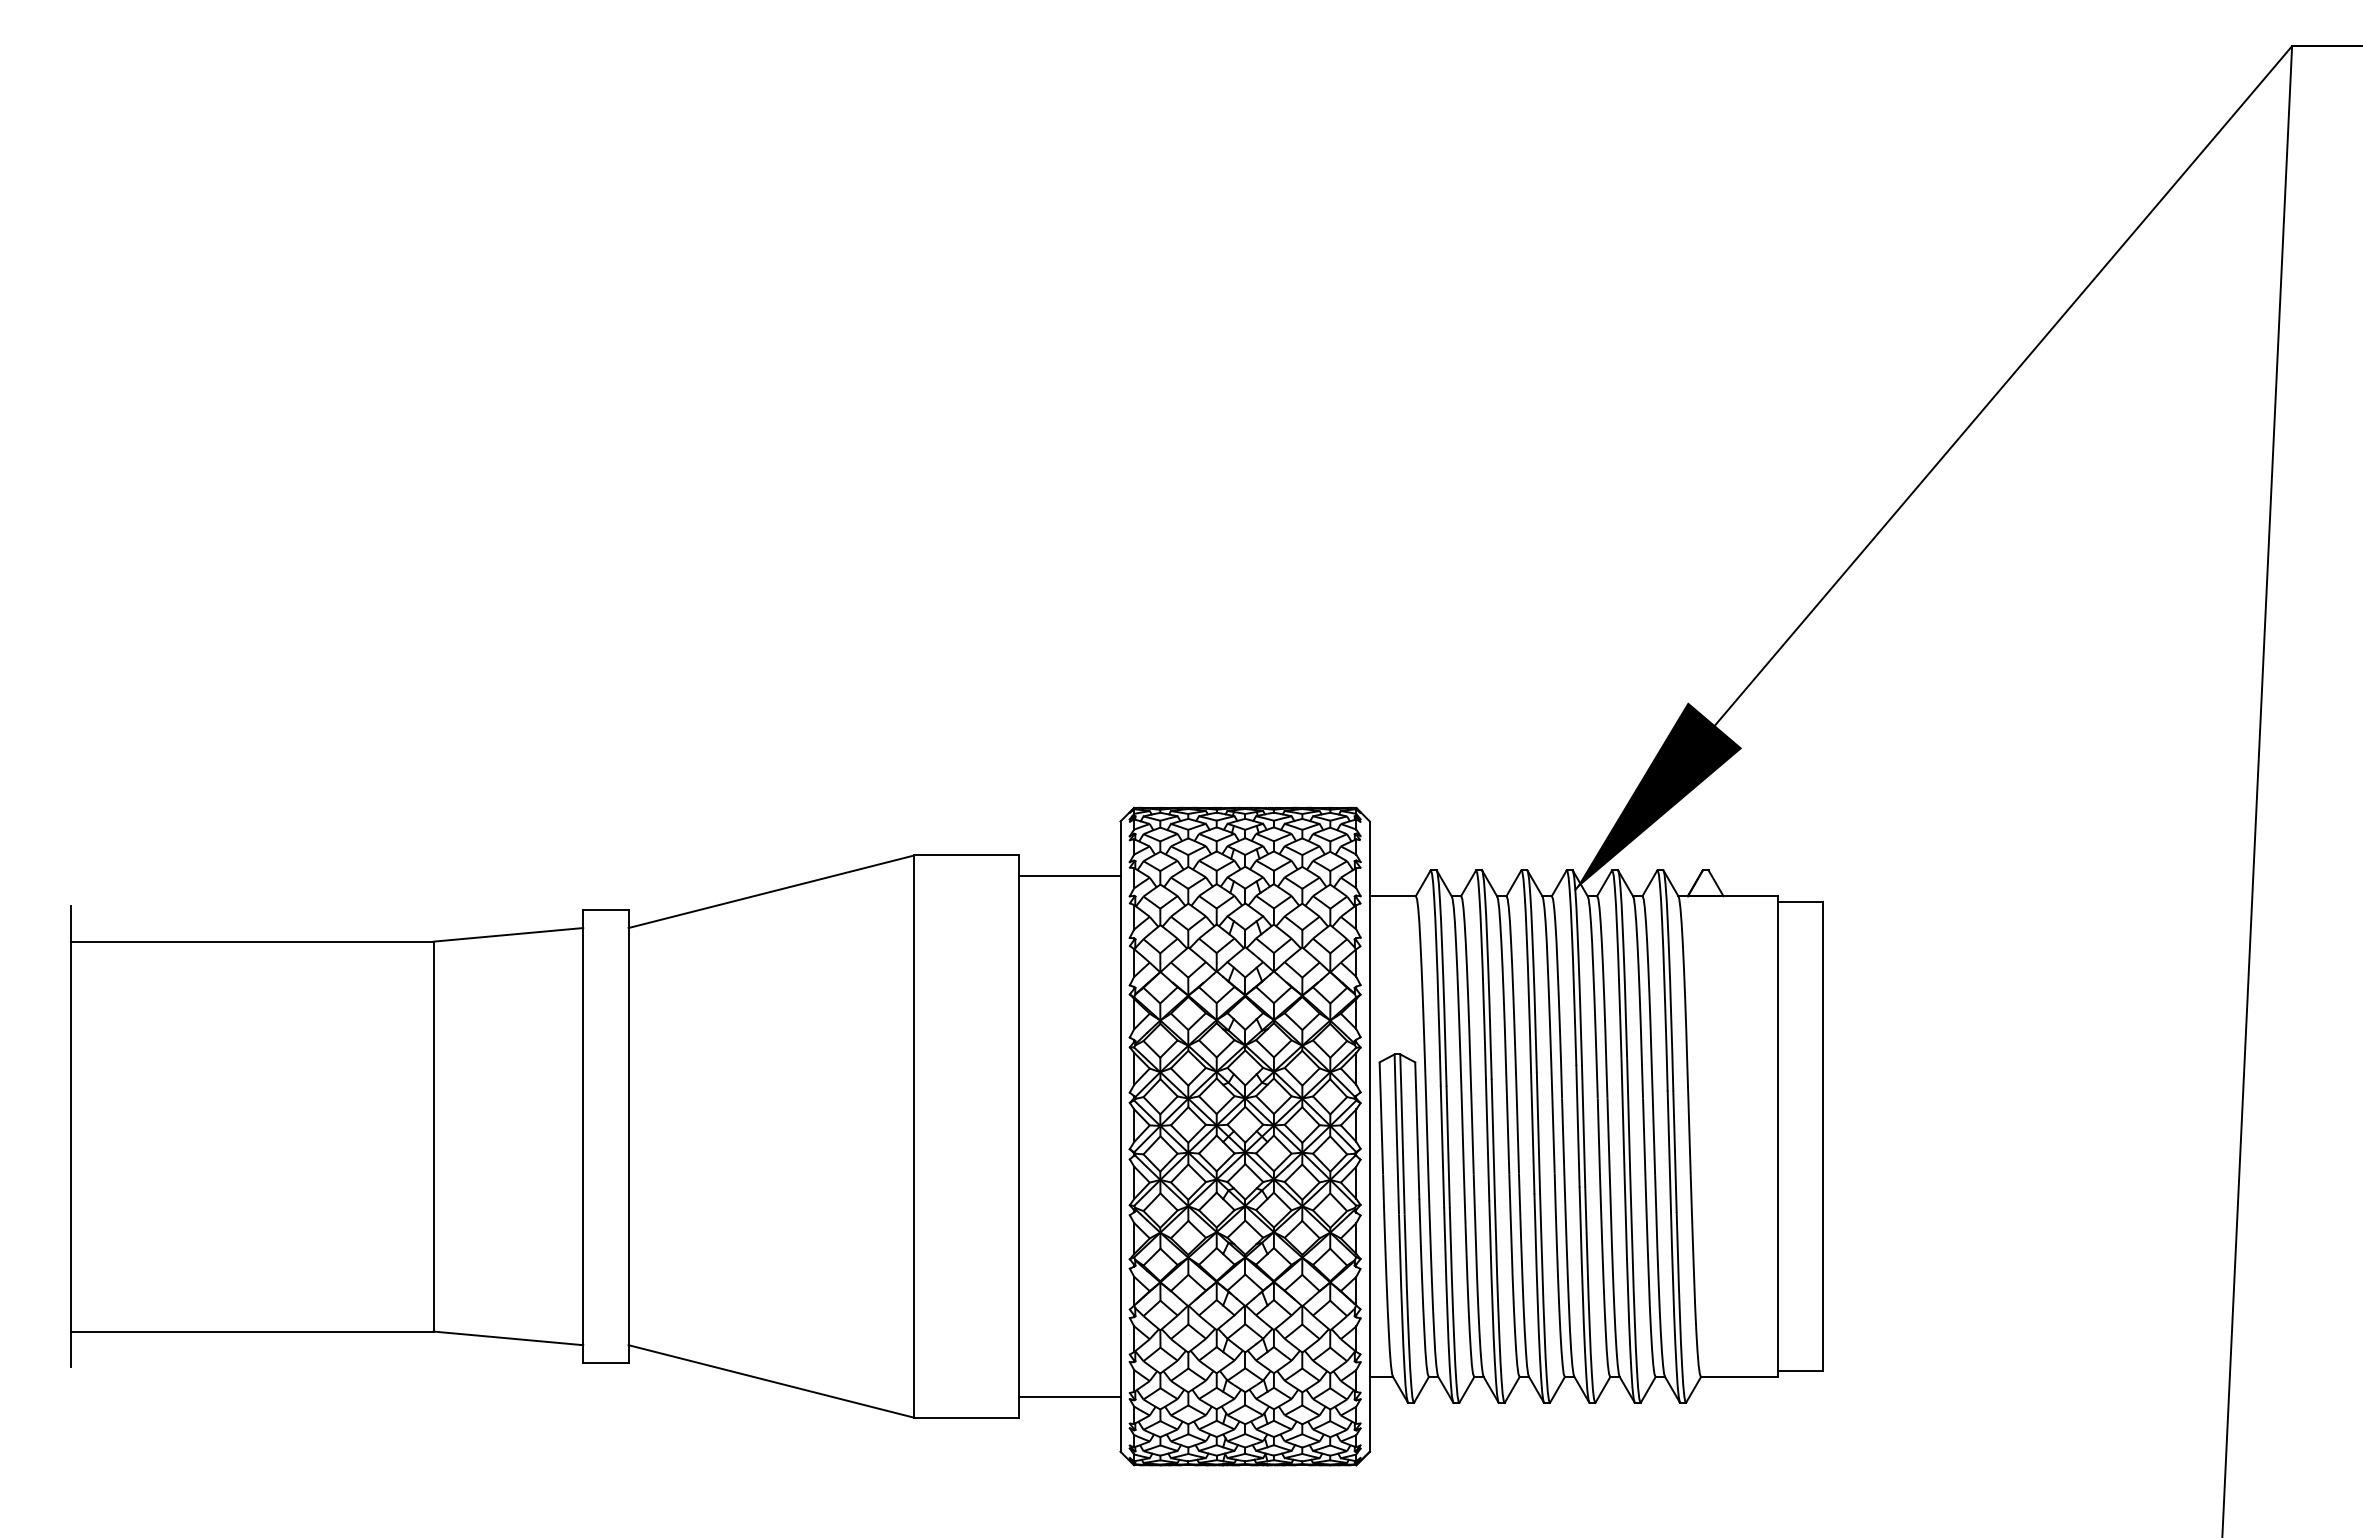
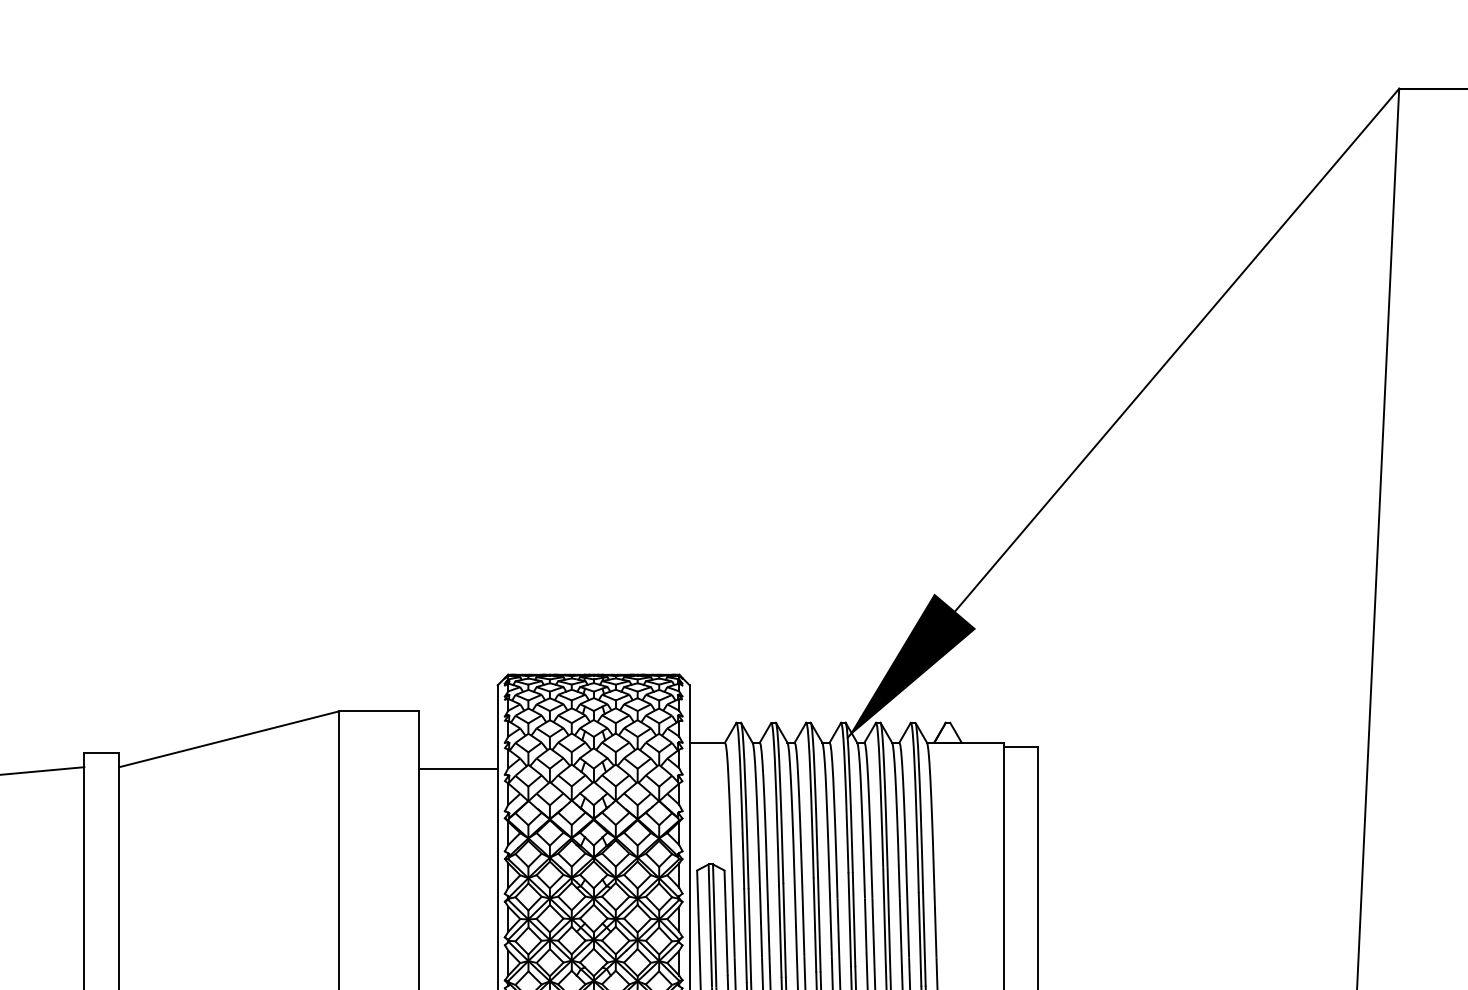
line: (1069, 875) -> (458, 769), moved

